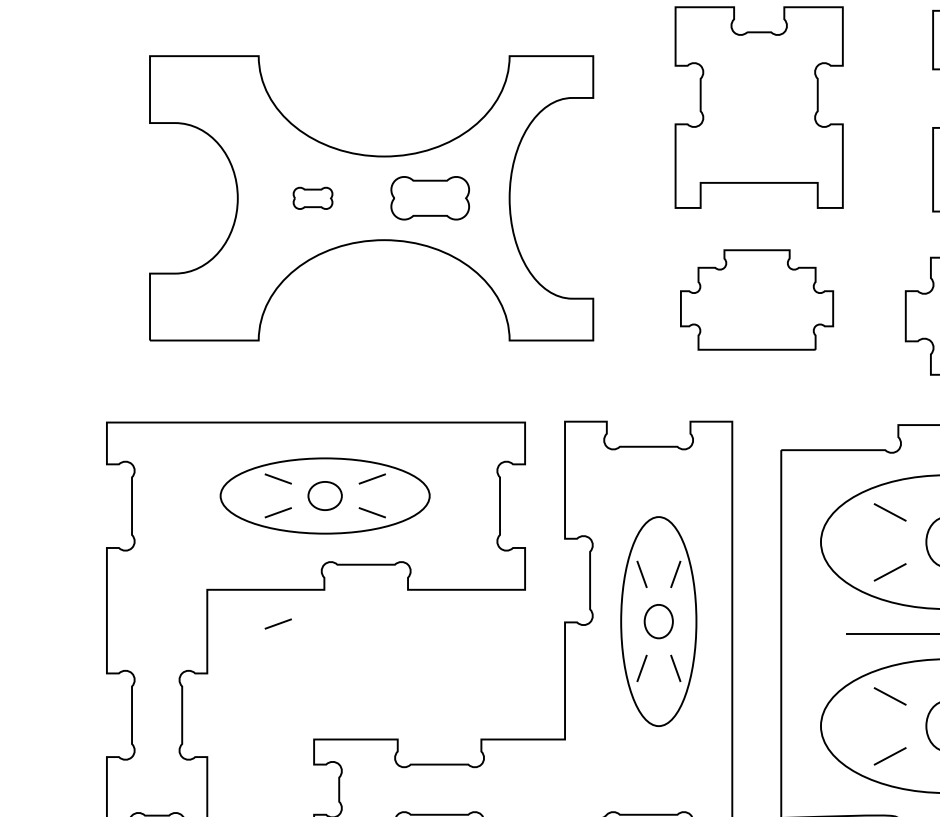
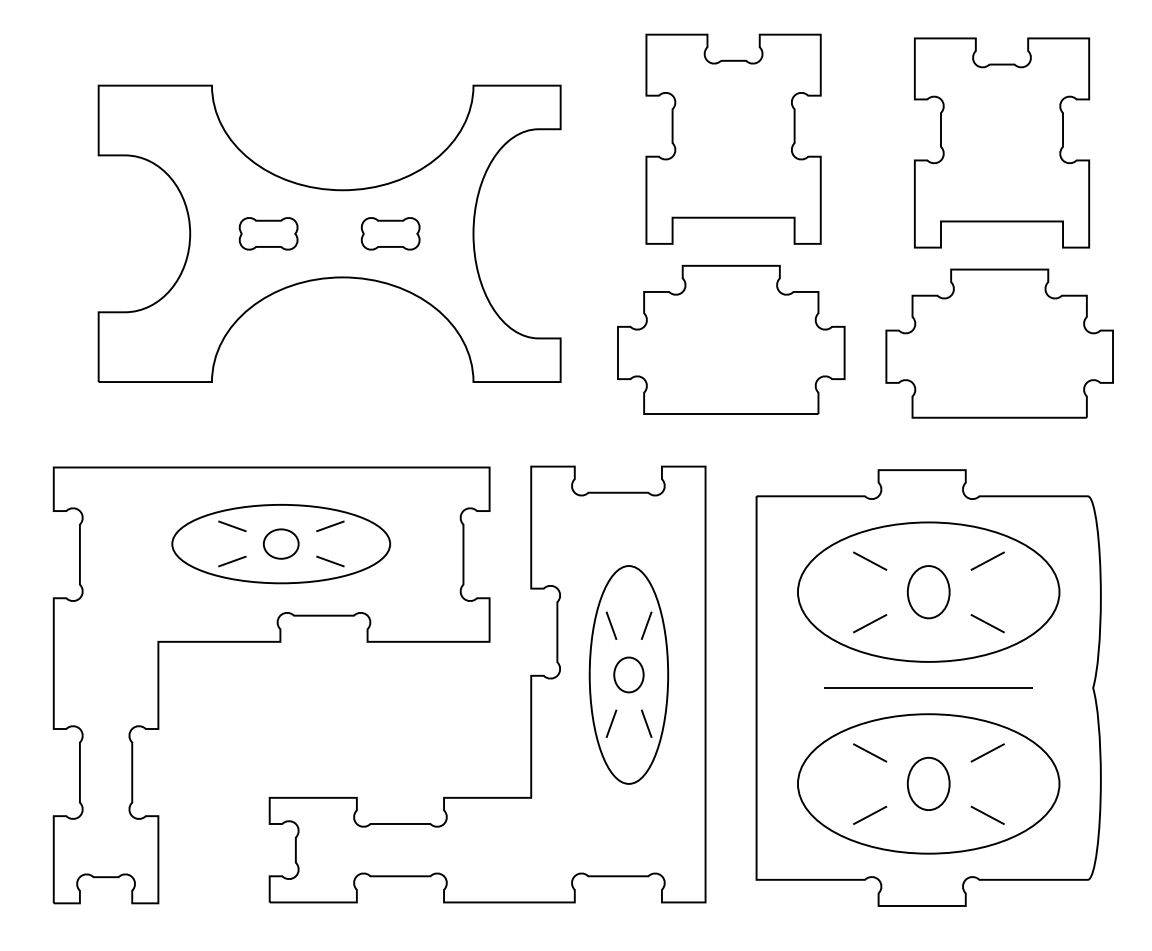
part: (312, 198) -> (268, 233), size x1.43
part: (430, 198) -> (390, 233), size x0.71
part: (757, 299) -> (731, 339), size x1.43
line: (278, 624) -> (232, 677), removed

